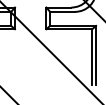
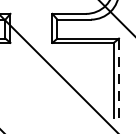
line: (96, 54) -> (119, 76), solid -> dashed

